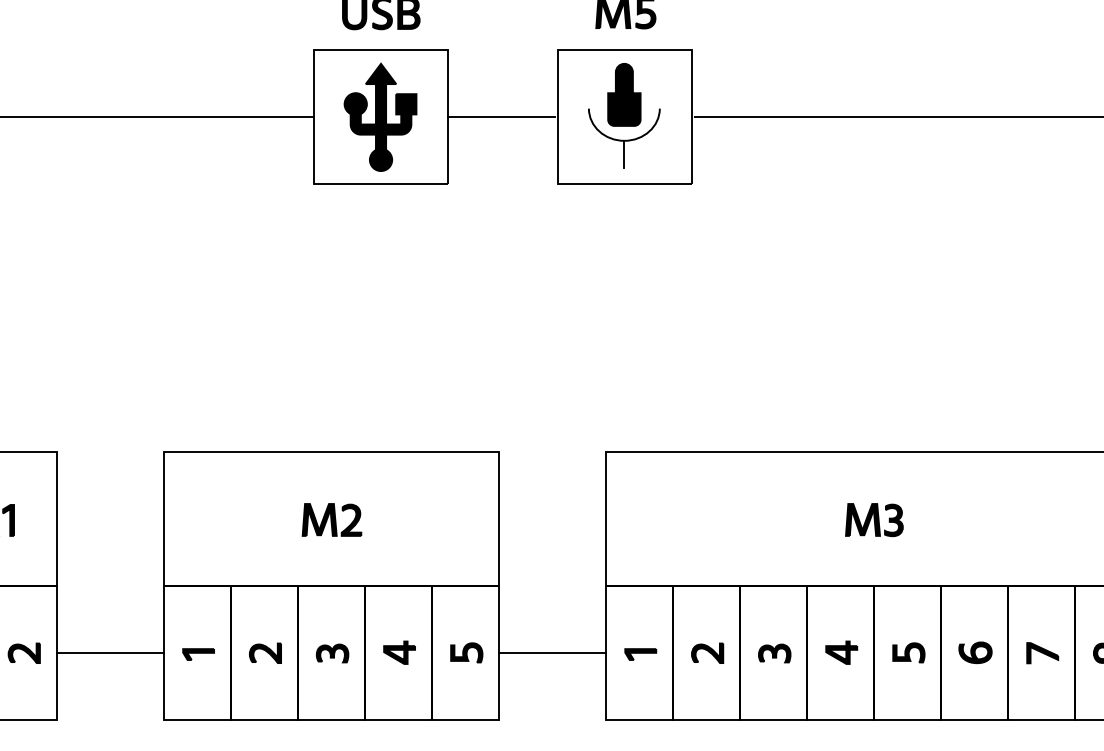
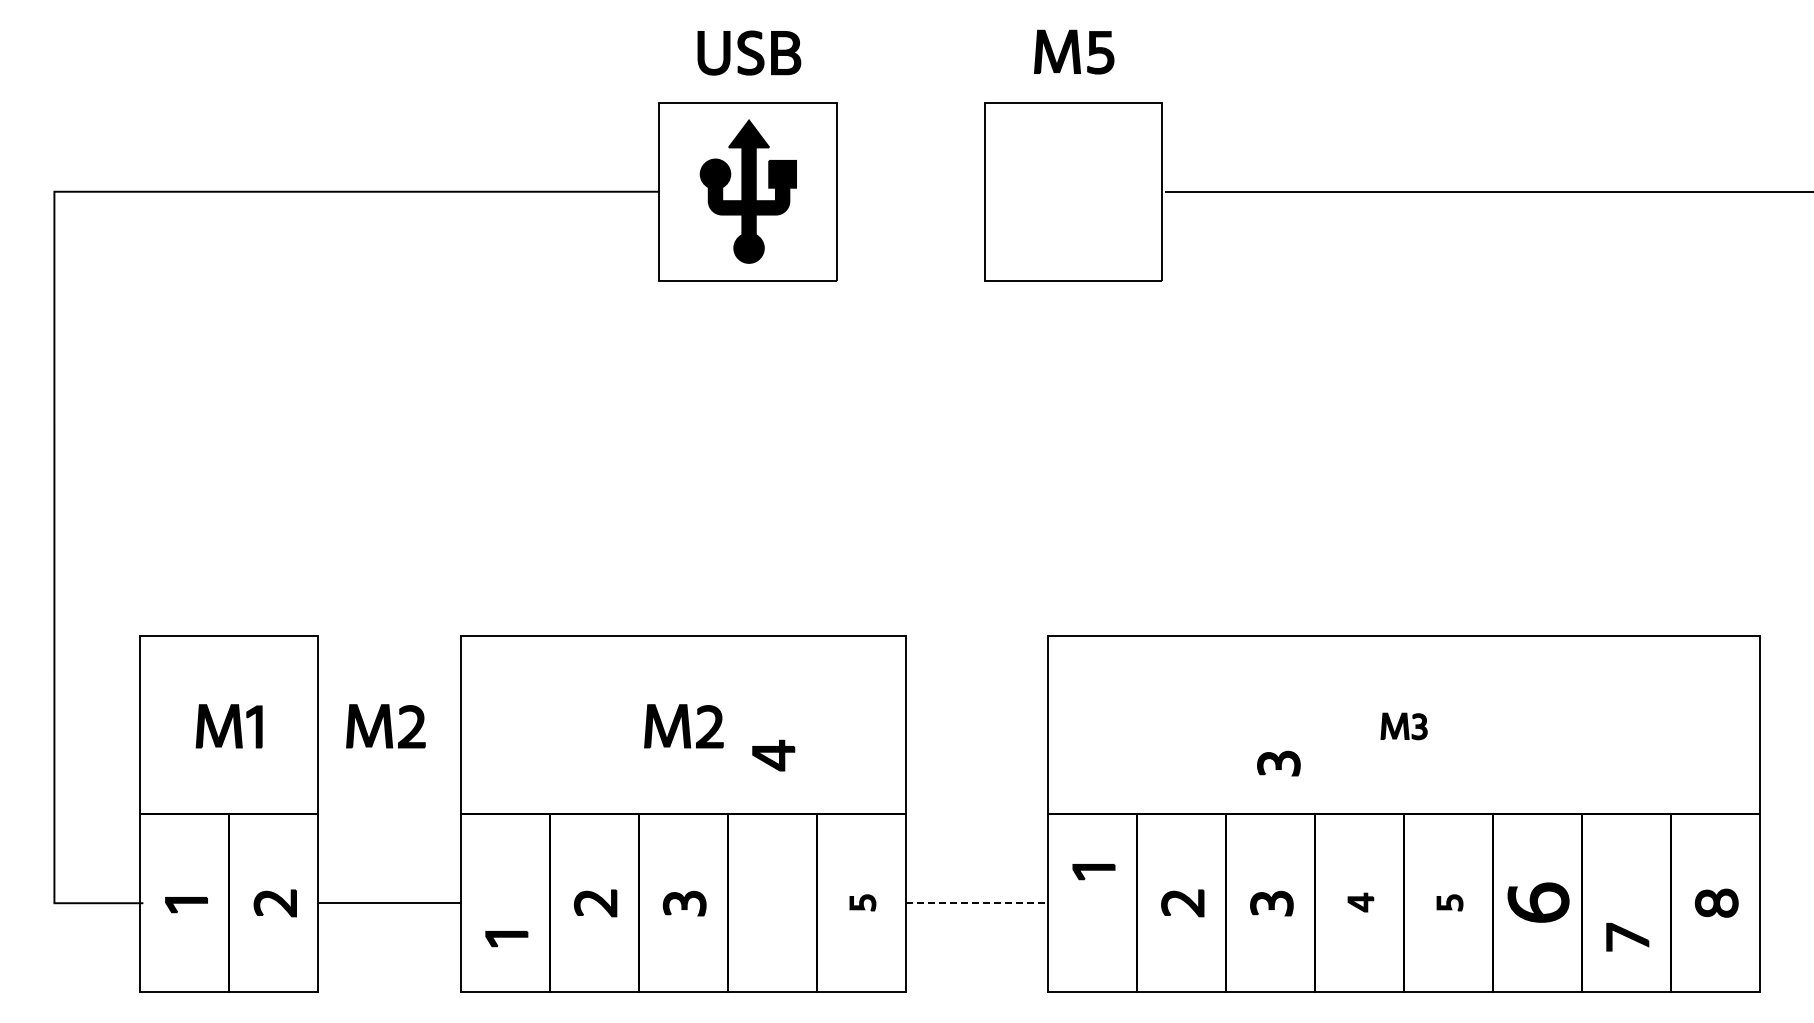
part: (624, 115) -> (1072, 189), removed
line: (501, 117) -> (908, 191), removed
part: (107, 520) -> (385, 726), added
part: (873, 520) -> (1403, 726), size x0.6
part: (779, 547) -> (1278, 763), added
part: (399, 652) -> (773, 755), moved
part: (466, 652) -> (862, 902), size x0.6
part: (841, 652) -> (1360, 902), size x0.6
part: (908, 652) -> (1449, 902), size x0.6
part: (975, 652) -> (1538, 902), size x1.4
part: (1042, 652) -> (1627, 936), moved
line: (553, 653) -> (977, 903), solid -> dashed
part: (198, 654) -> (506, 939), moved
part: (640, 654) -> (1093, 872), moved

